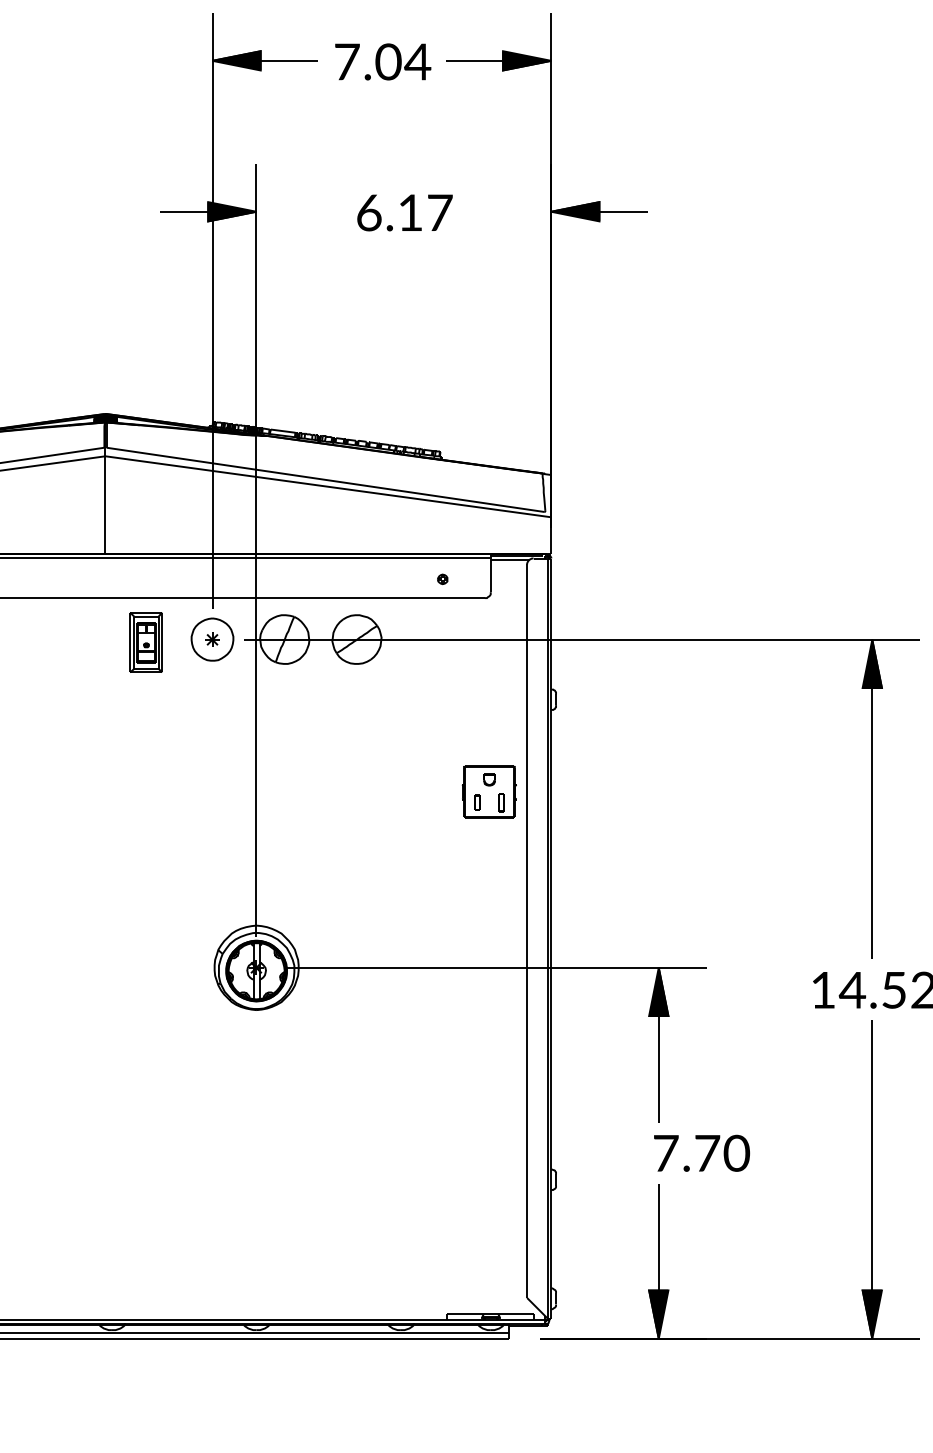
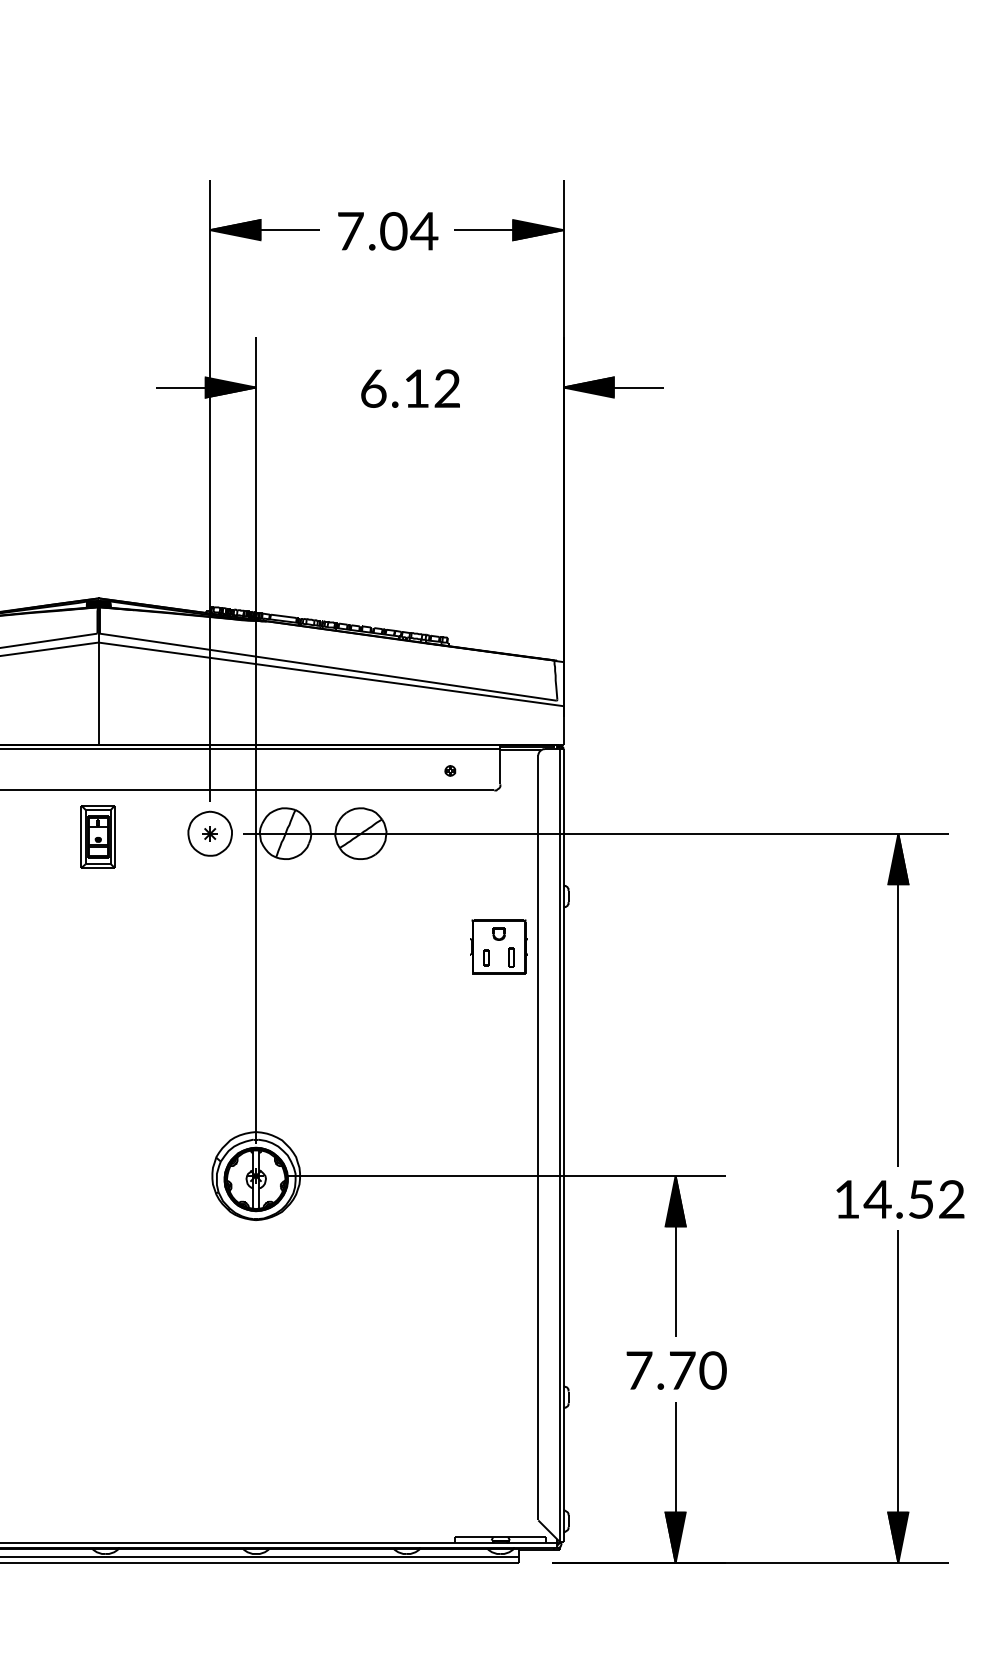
text: (440, 212) -> (447, 388), 6.17 -> 6.12
part: (145, 642) -> (97, 836), moved
part: (488, 791) -> (498, 946), moved
text: (701, 1153) -> (676, 1370), moved

